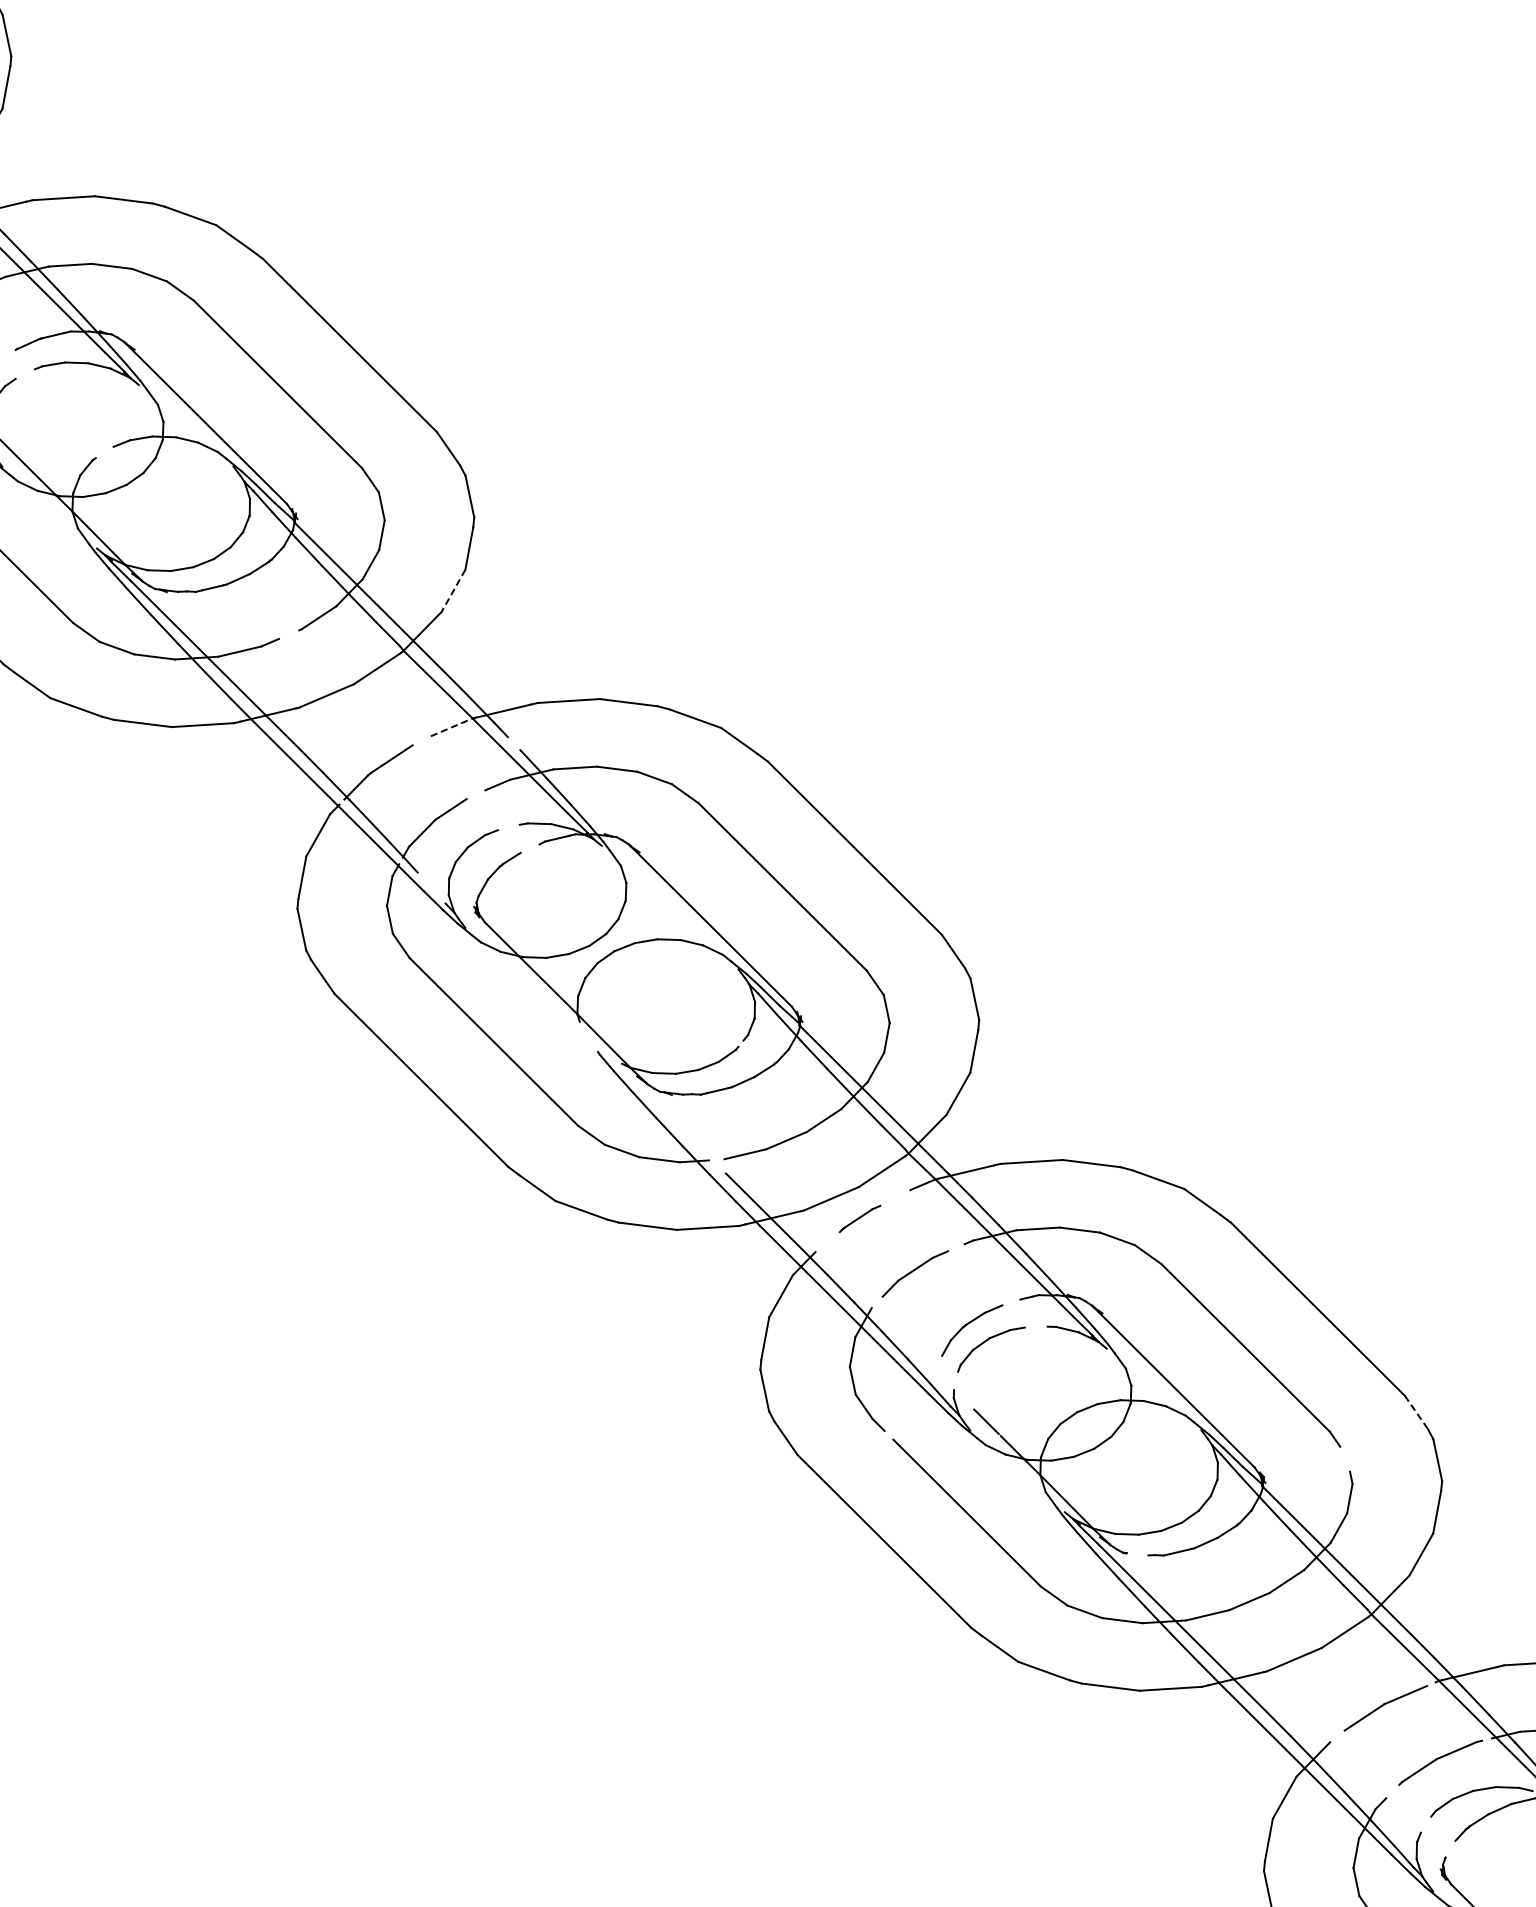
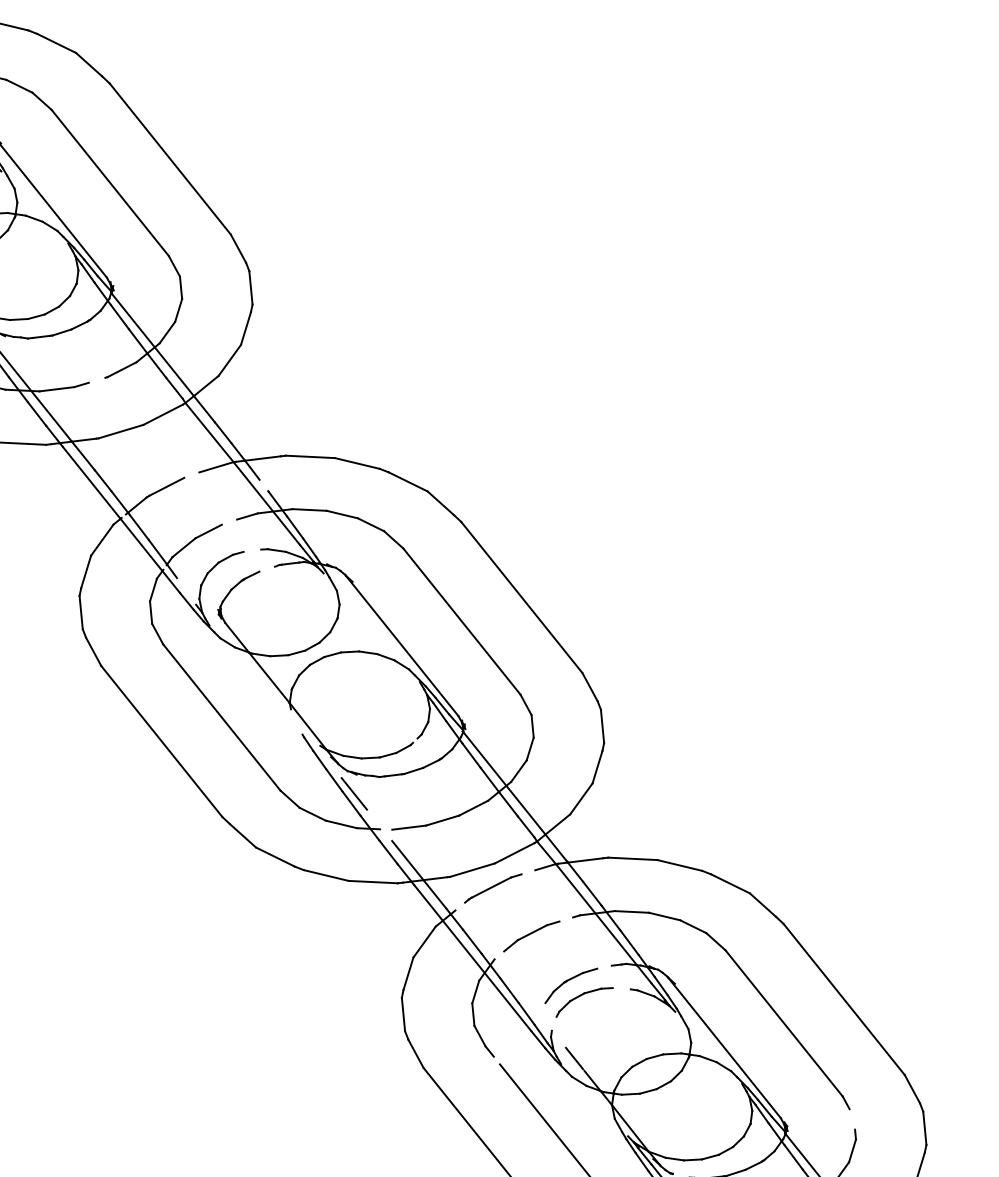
line: (453, 591) -> (229, 360), dashed -> solid
line: (451, 727) -> (216, 467), dashed -> solid
line: (671, 1119) -> (354, 793), added
part: (859, 1218) -> (492, 888), size x1.67
line: (1416, 1412) -> (912, 1089), dashed -> solid

